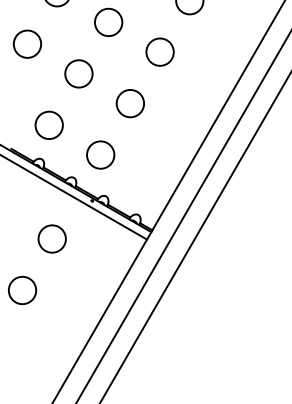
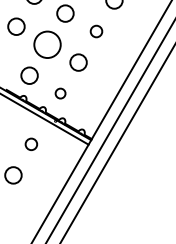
circle: (160, 52) -> (96, 31), size x0.7
circle: (78, 73) -> (47, 44), size x1.6
circle: (100, 154) -> (60, 93), size x0.6
circle: (52, 239) -> (31, 144), size x0.7

